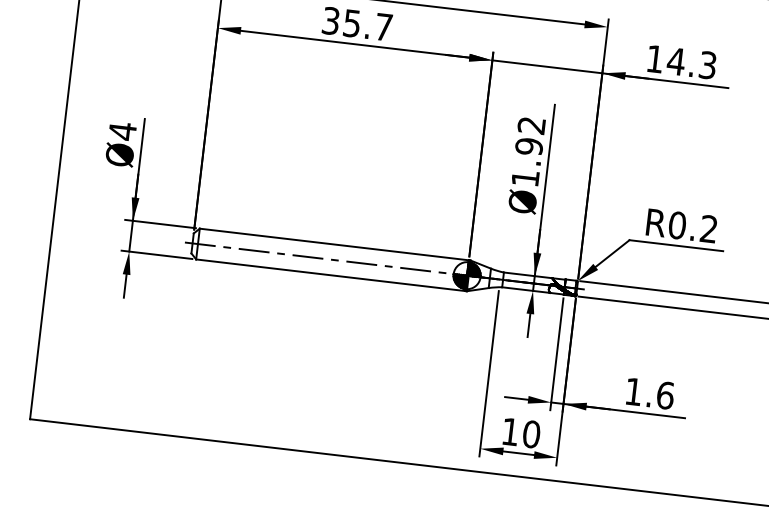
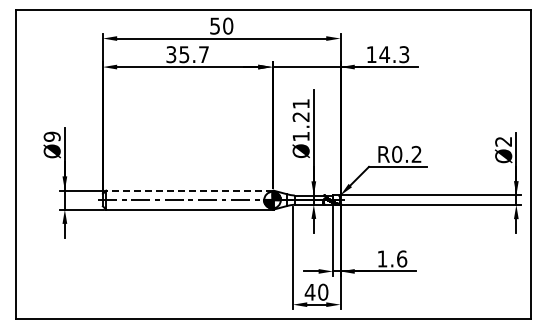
text: (121, 130) -> (51, 136), Ø4 -> Ø9
text: (529, 135) -> (300, 110), Ø1.92 -> Ø1.21
line: (332, 244) -> (188, 190), solid -> dashed
text: (509, 432) -> (309, 292), 10 -> 40

